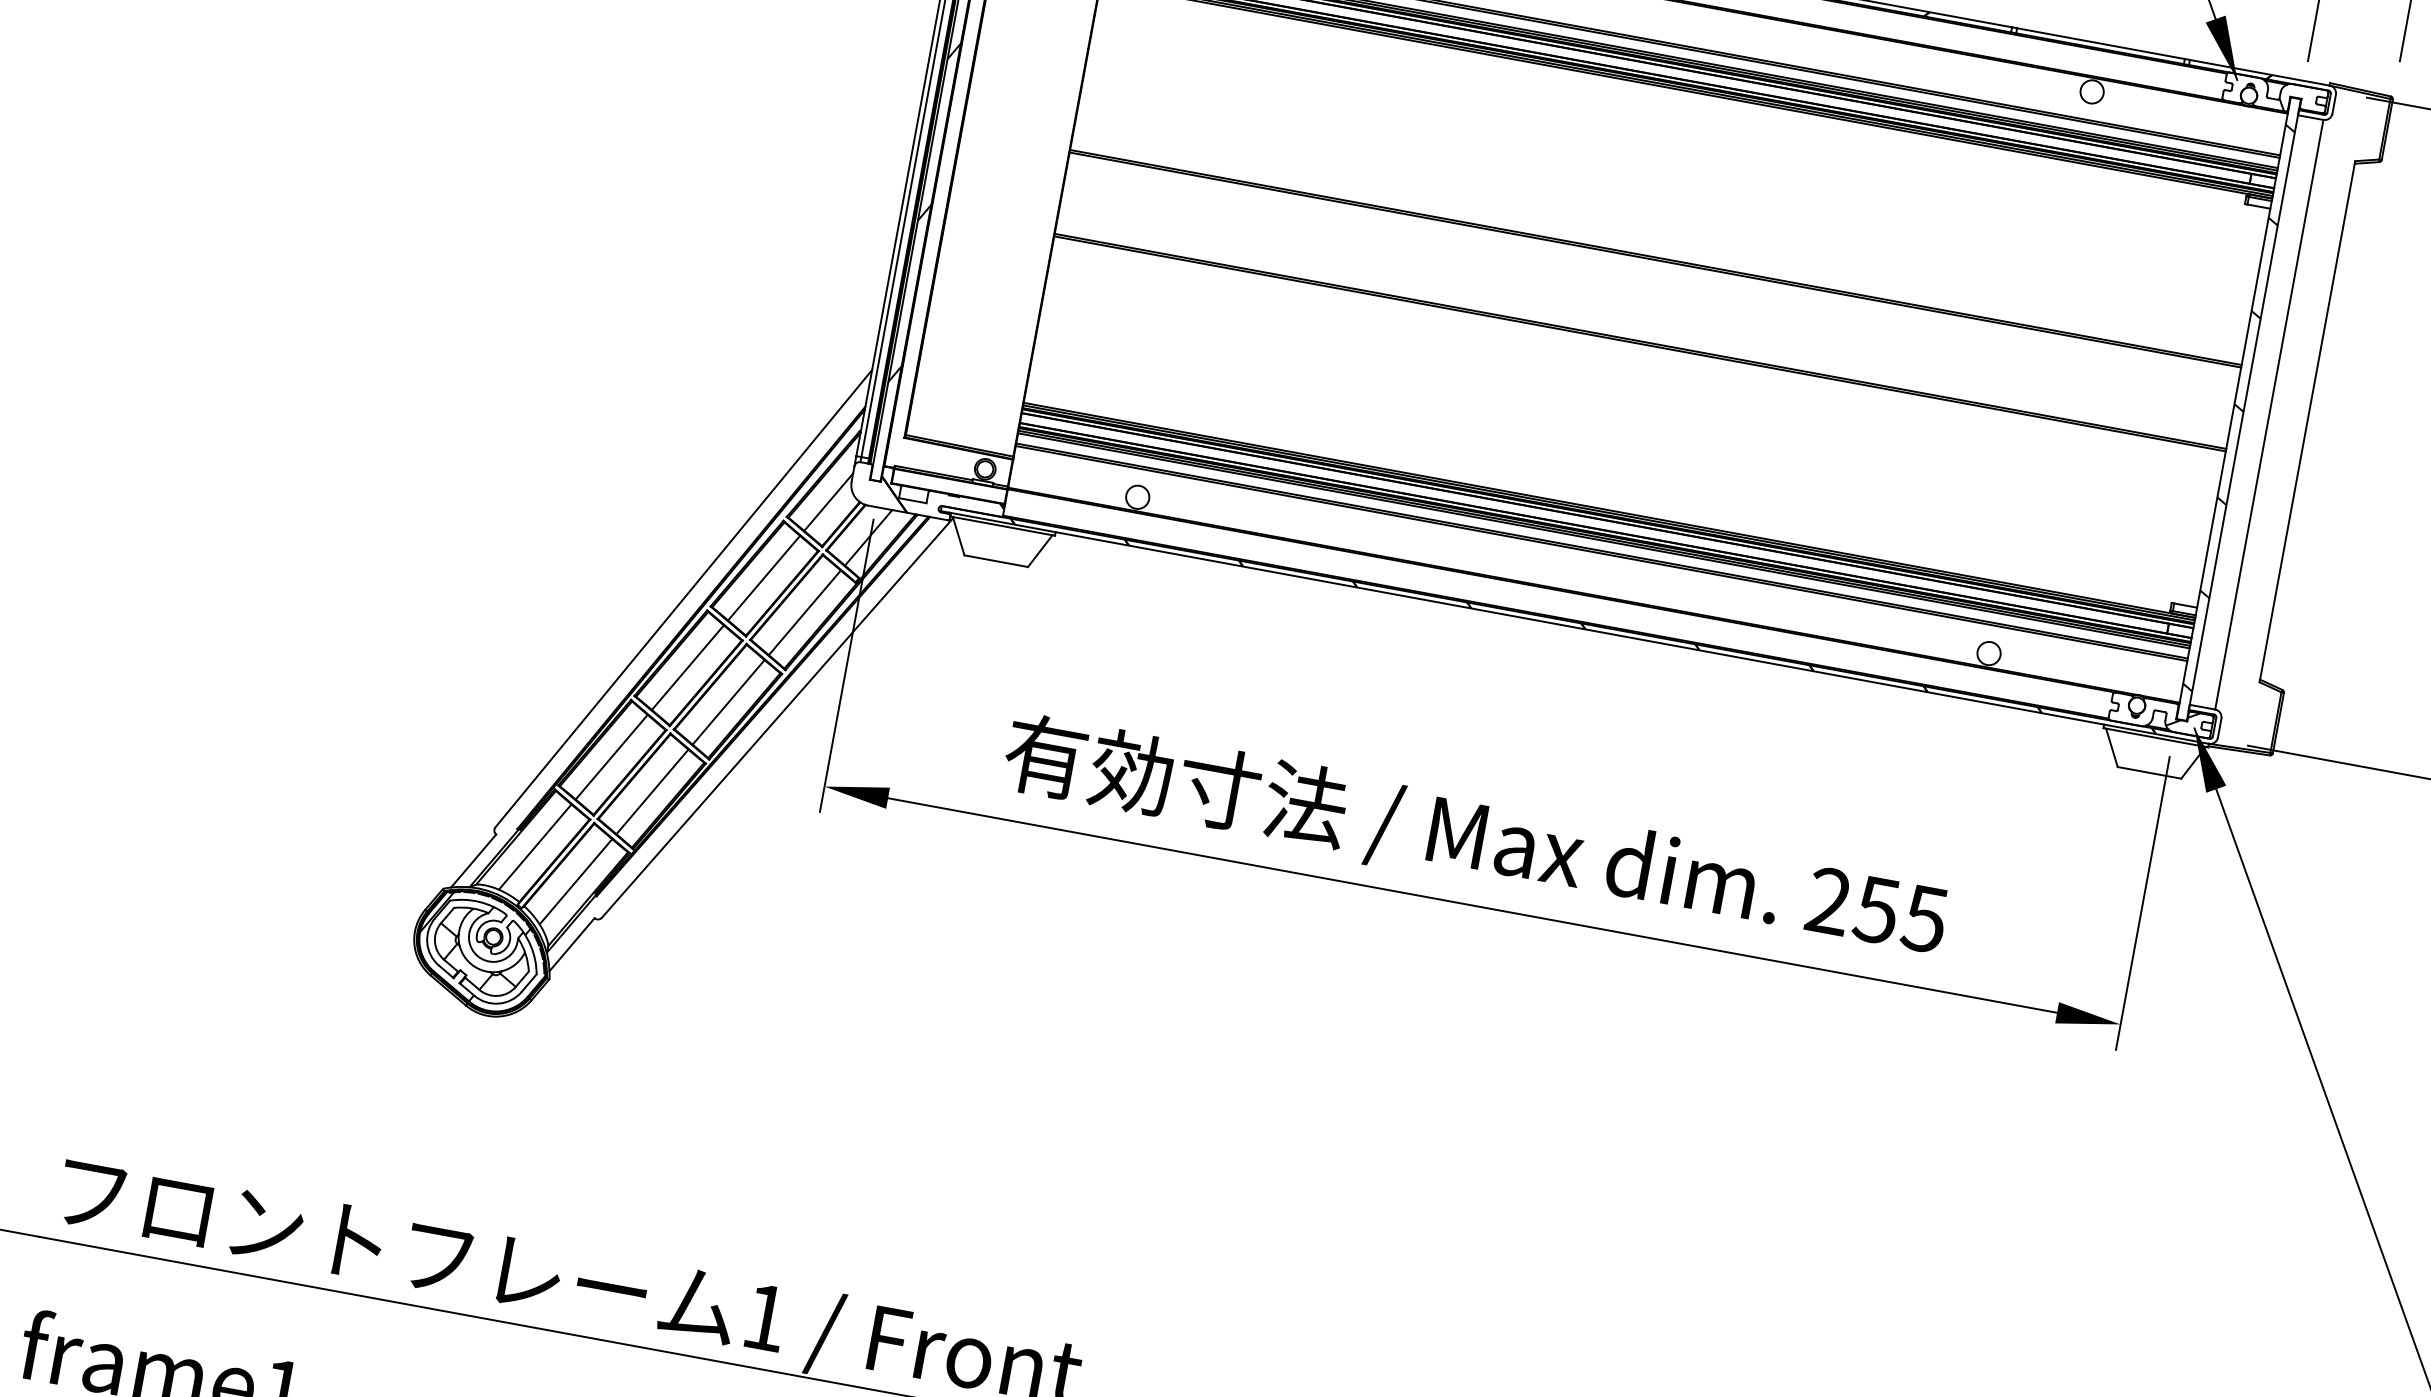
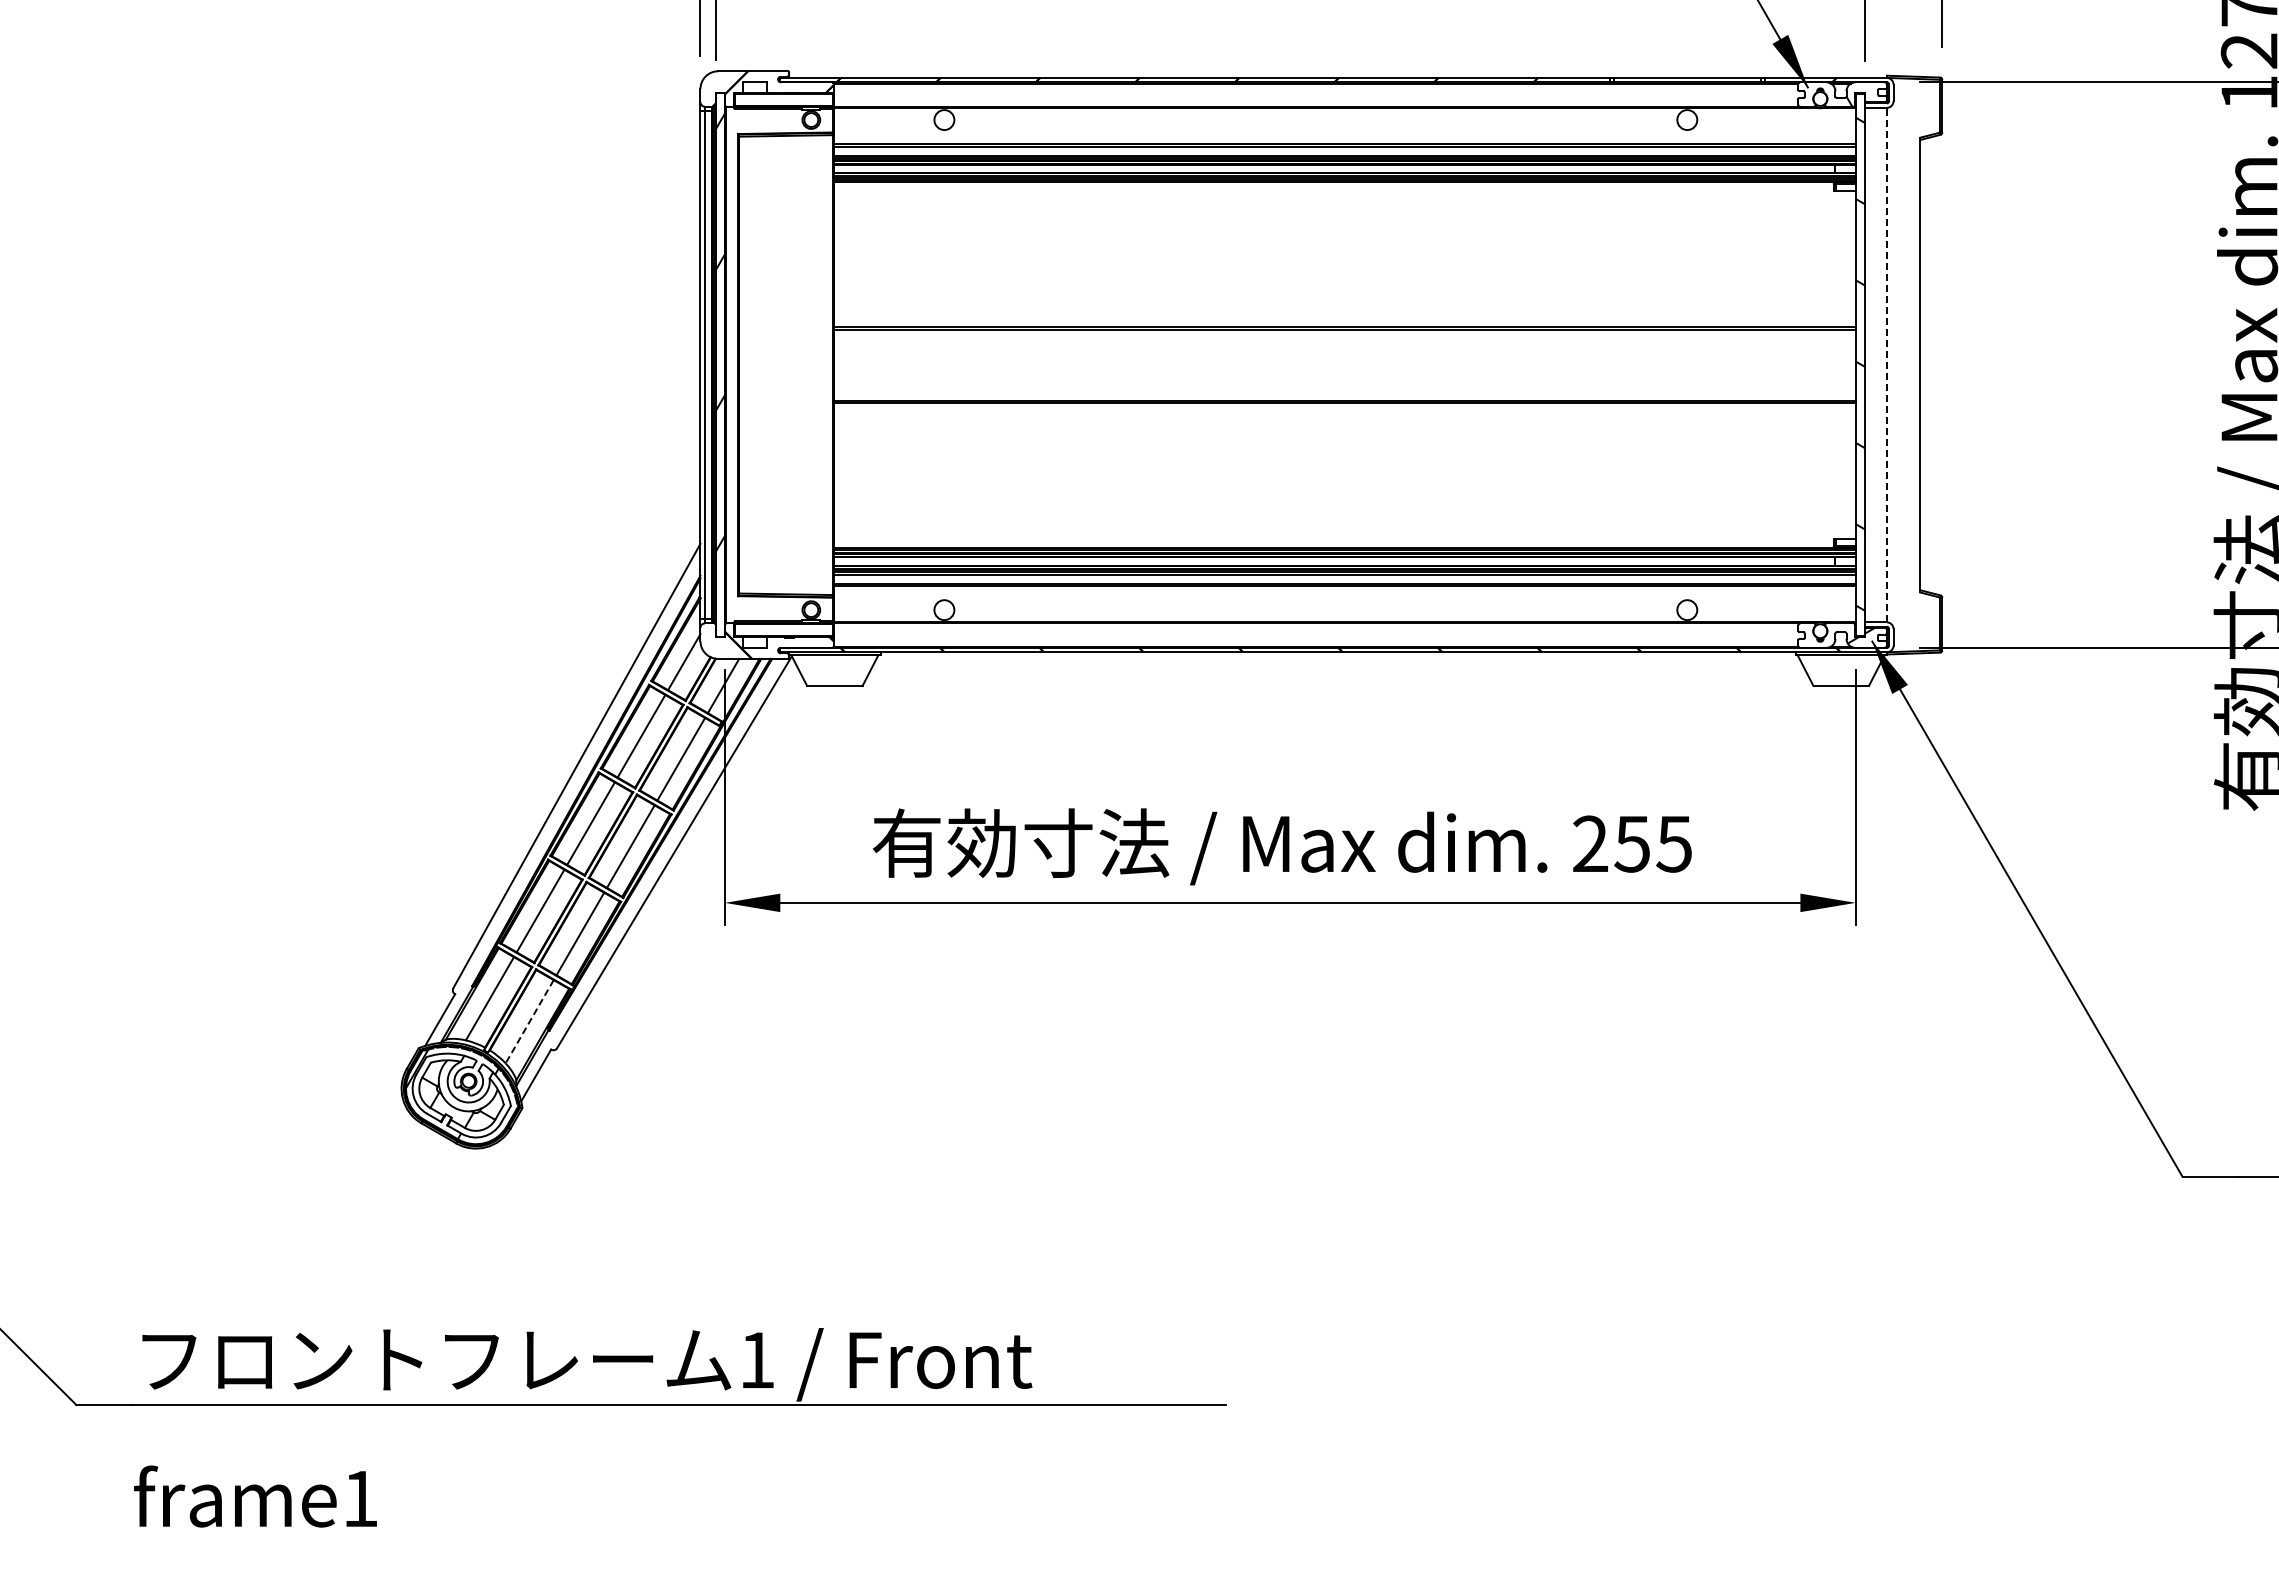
line: (2268, 413) -> (1886, 364), solid -> dashed
line: (575, 882) -> (529, 1022), solid -> dashed

